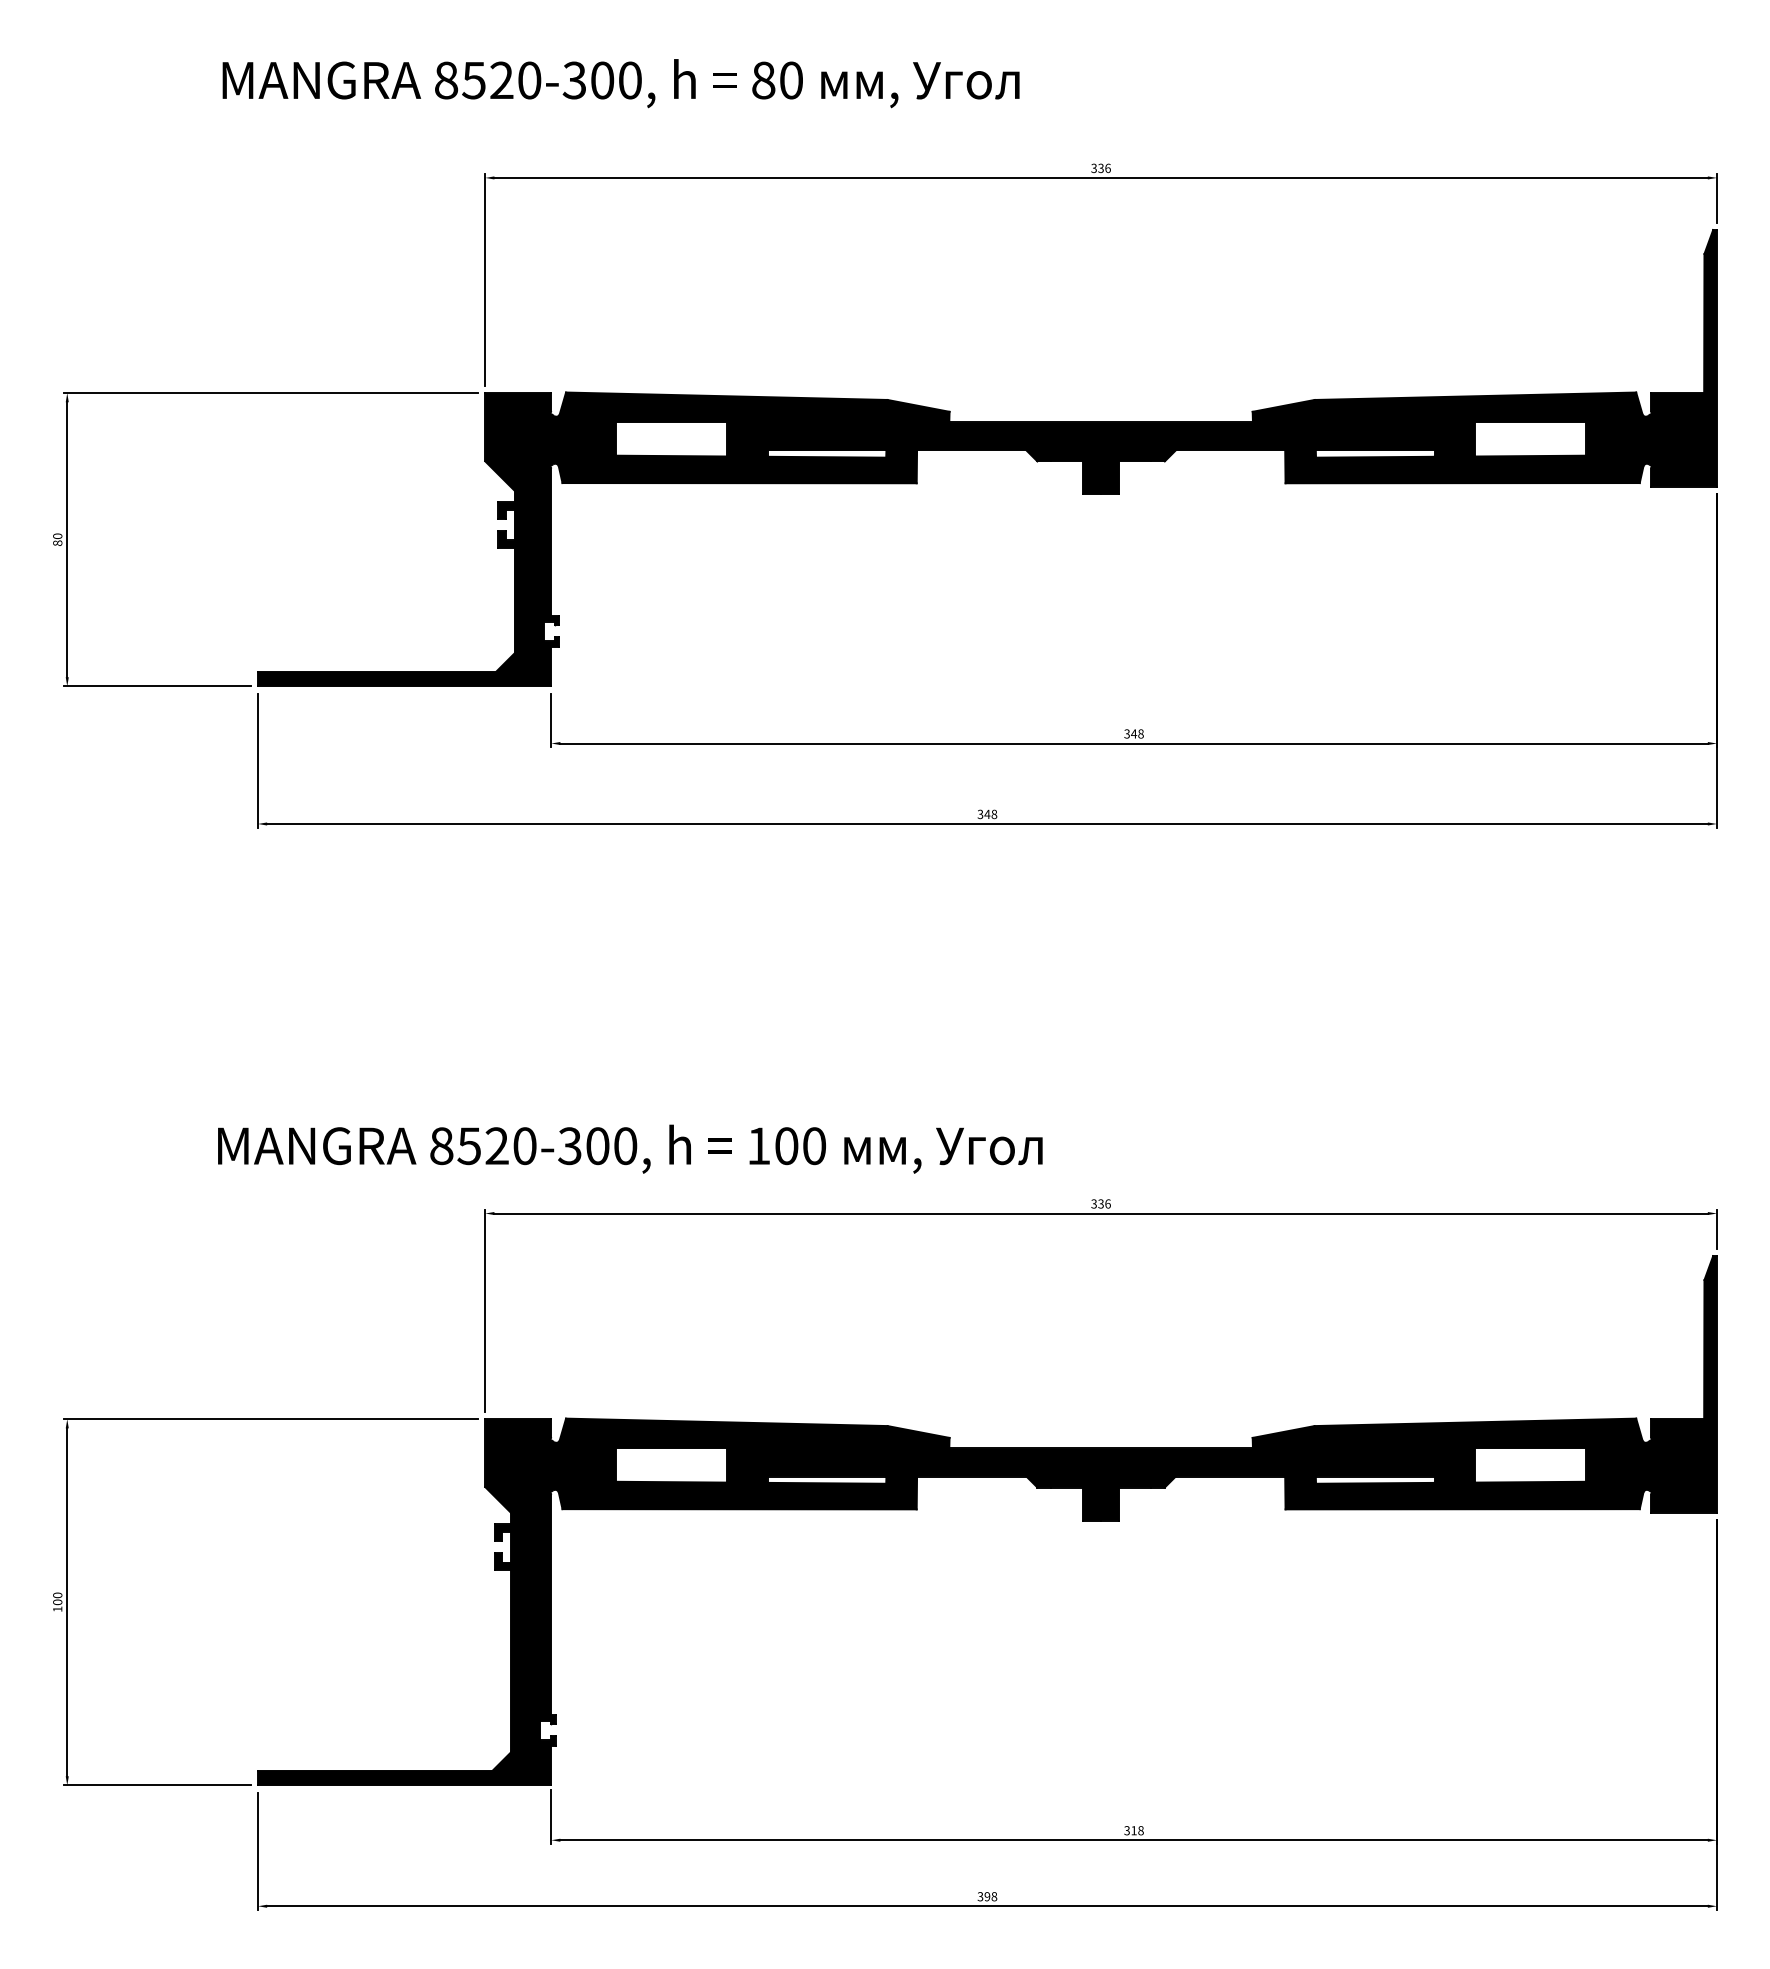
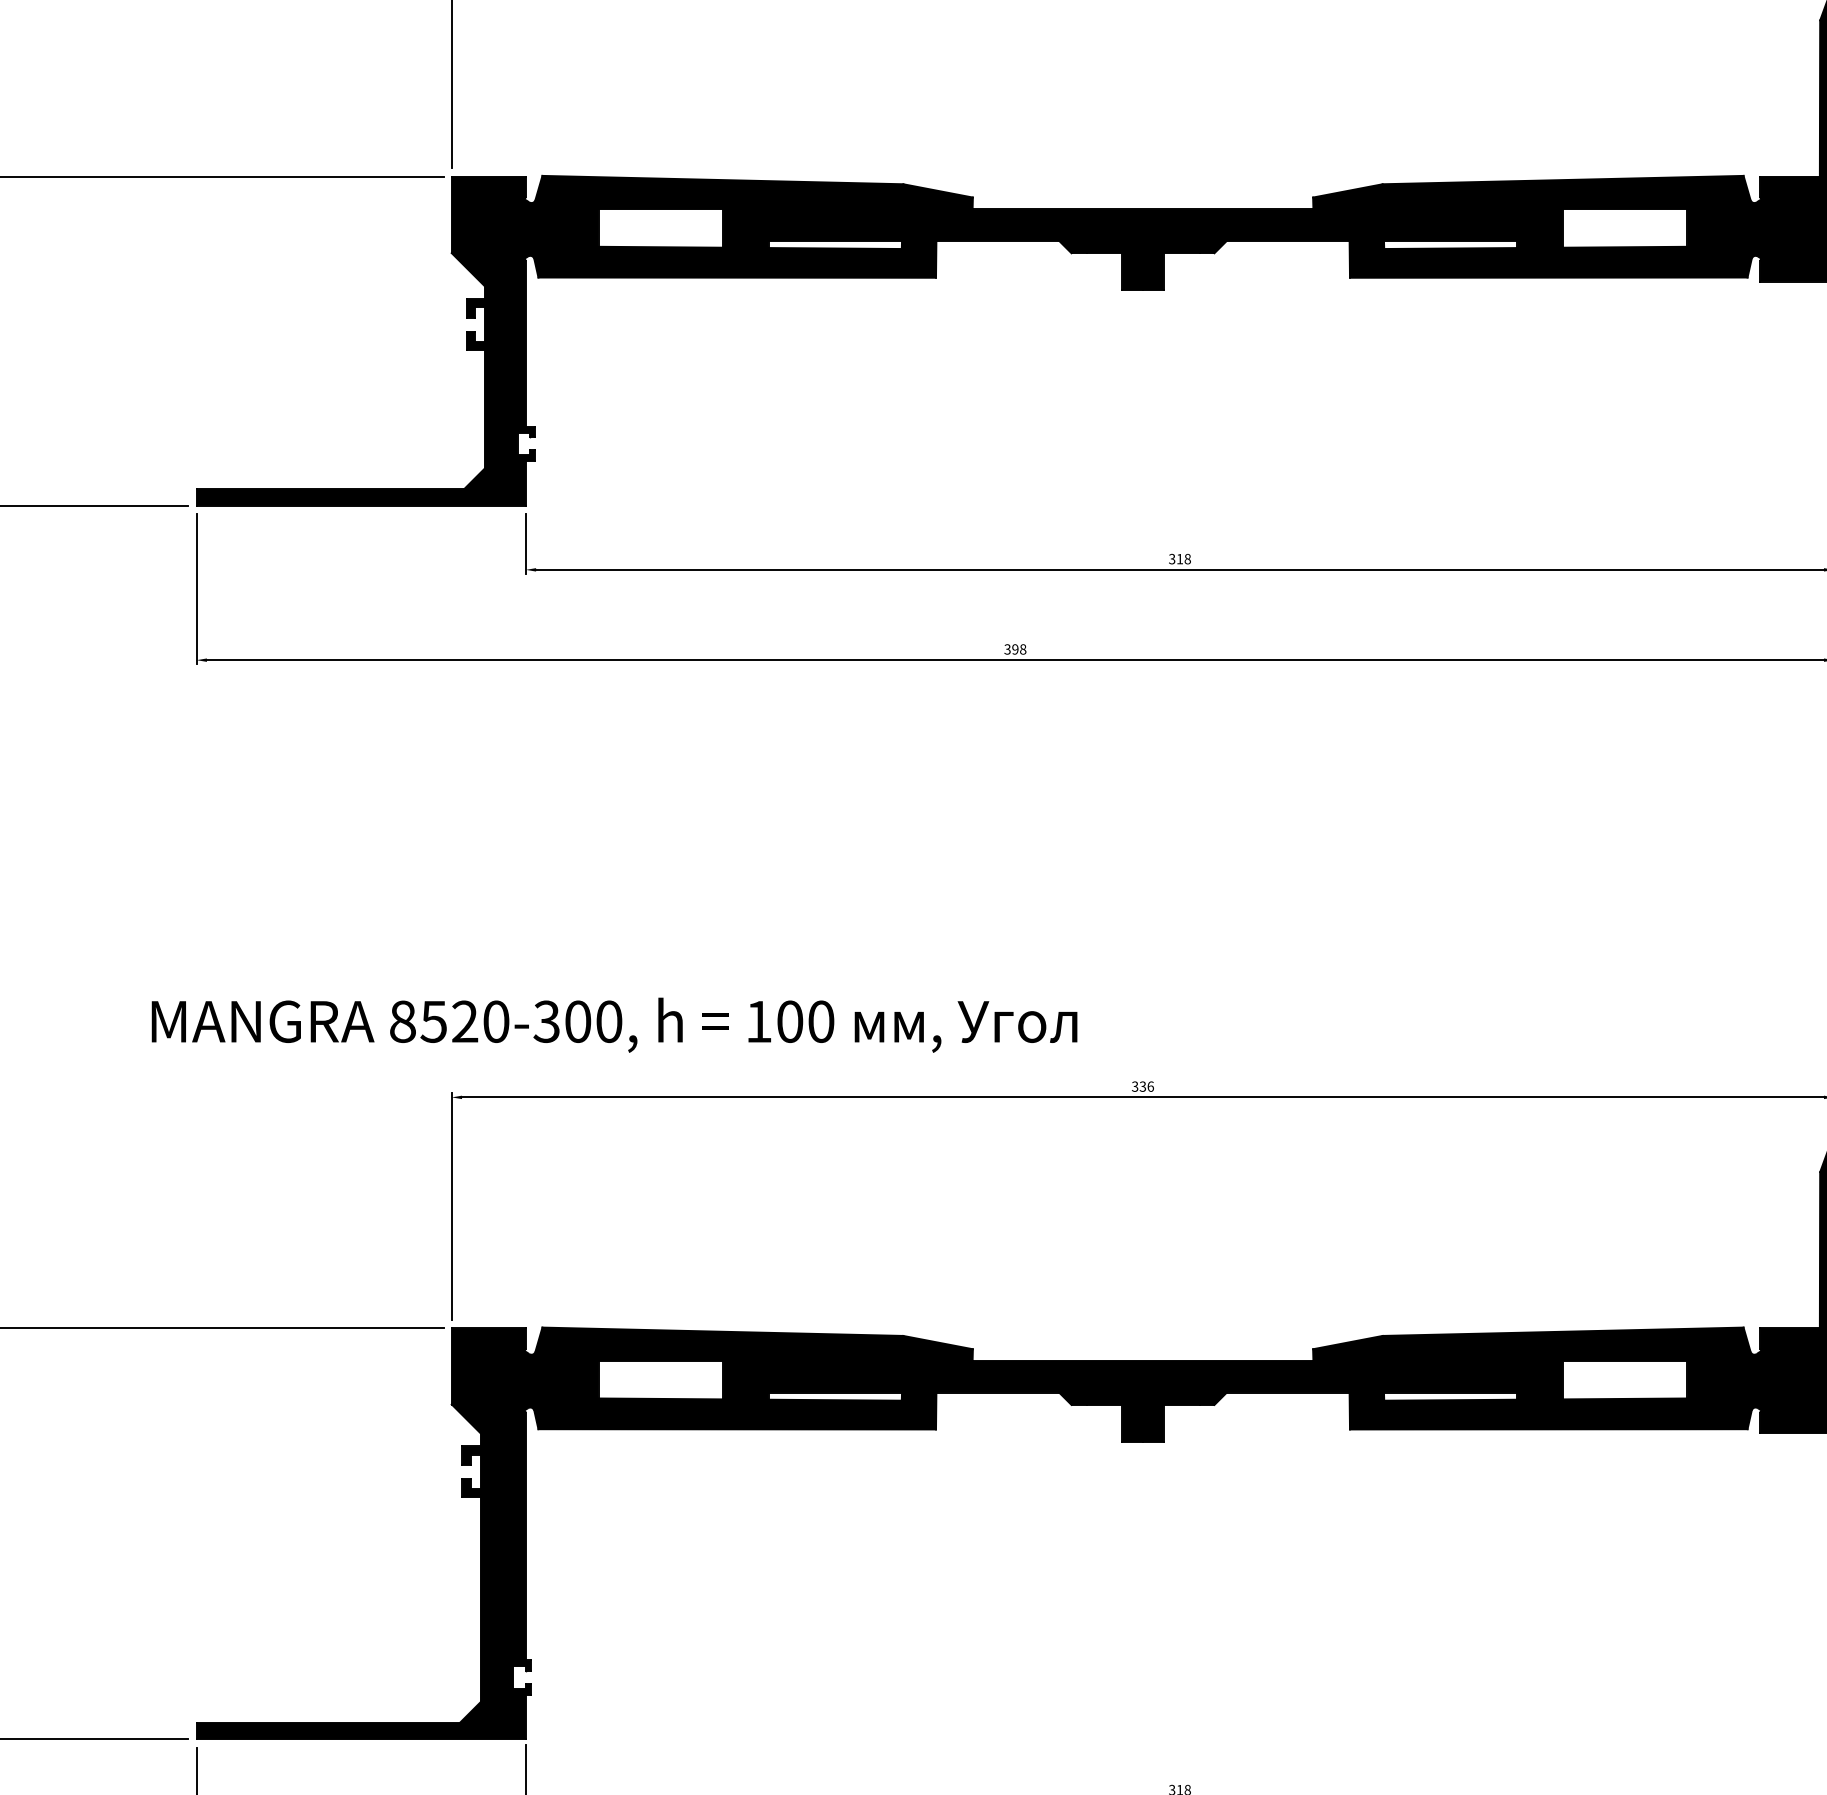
text: (1134, 733) -> (1180, 558), 348 -> 318
text: (987, 814) -> (1015, 649), 348 -> 398

